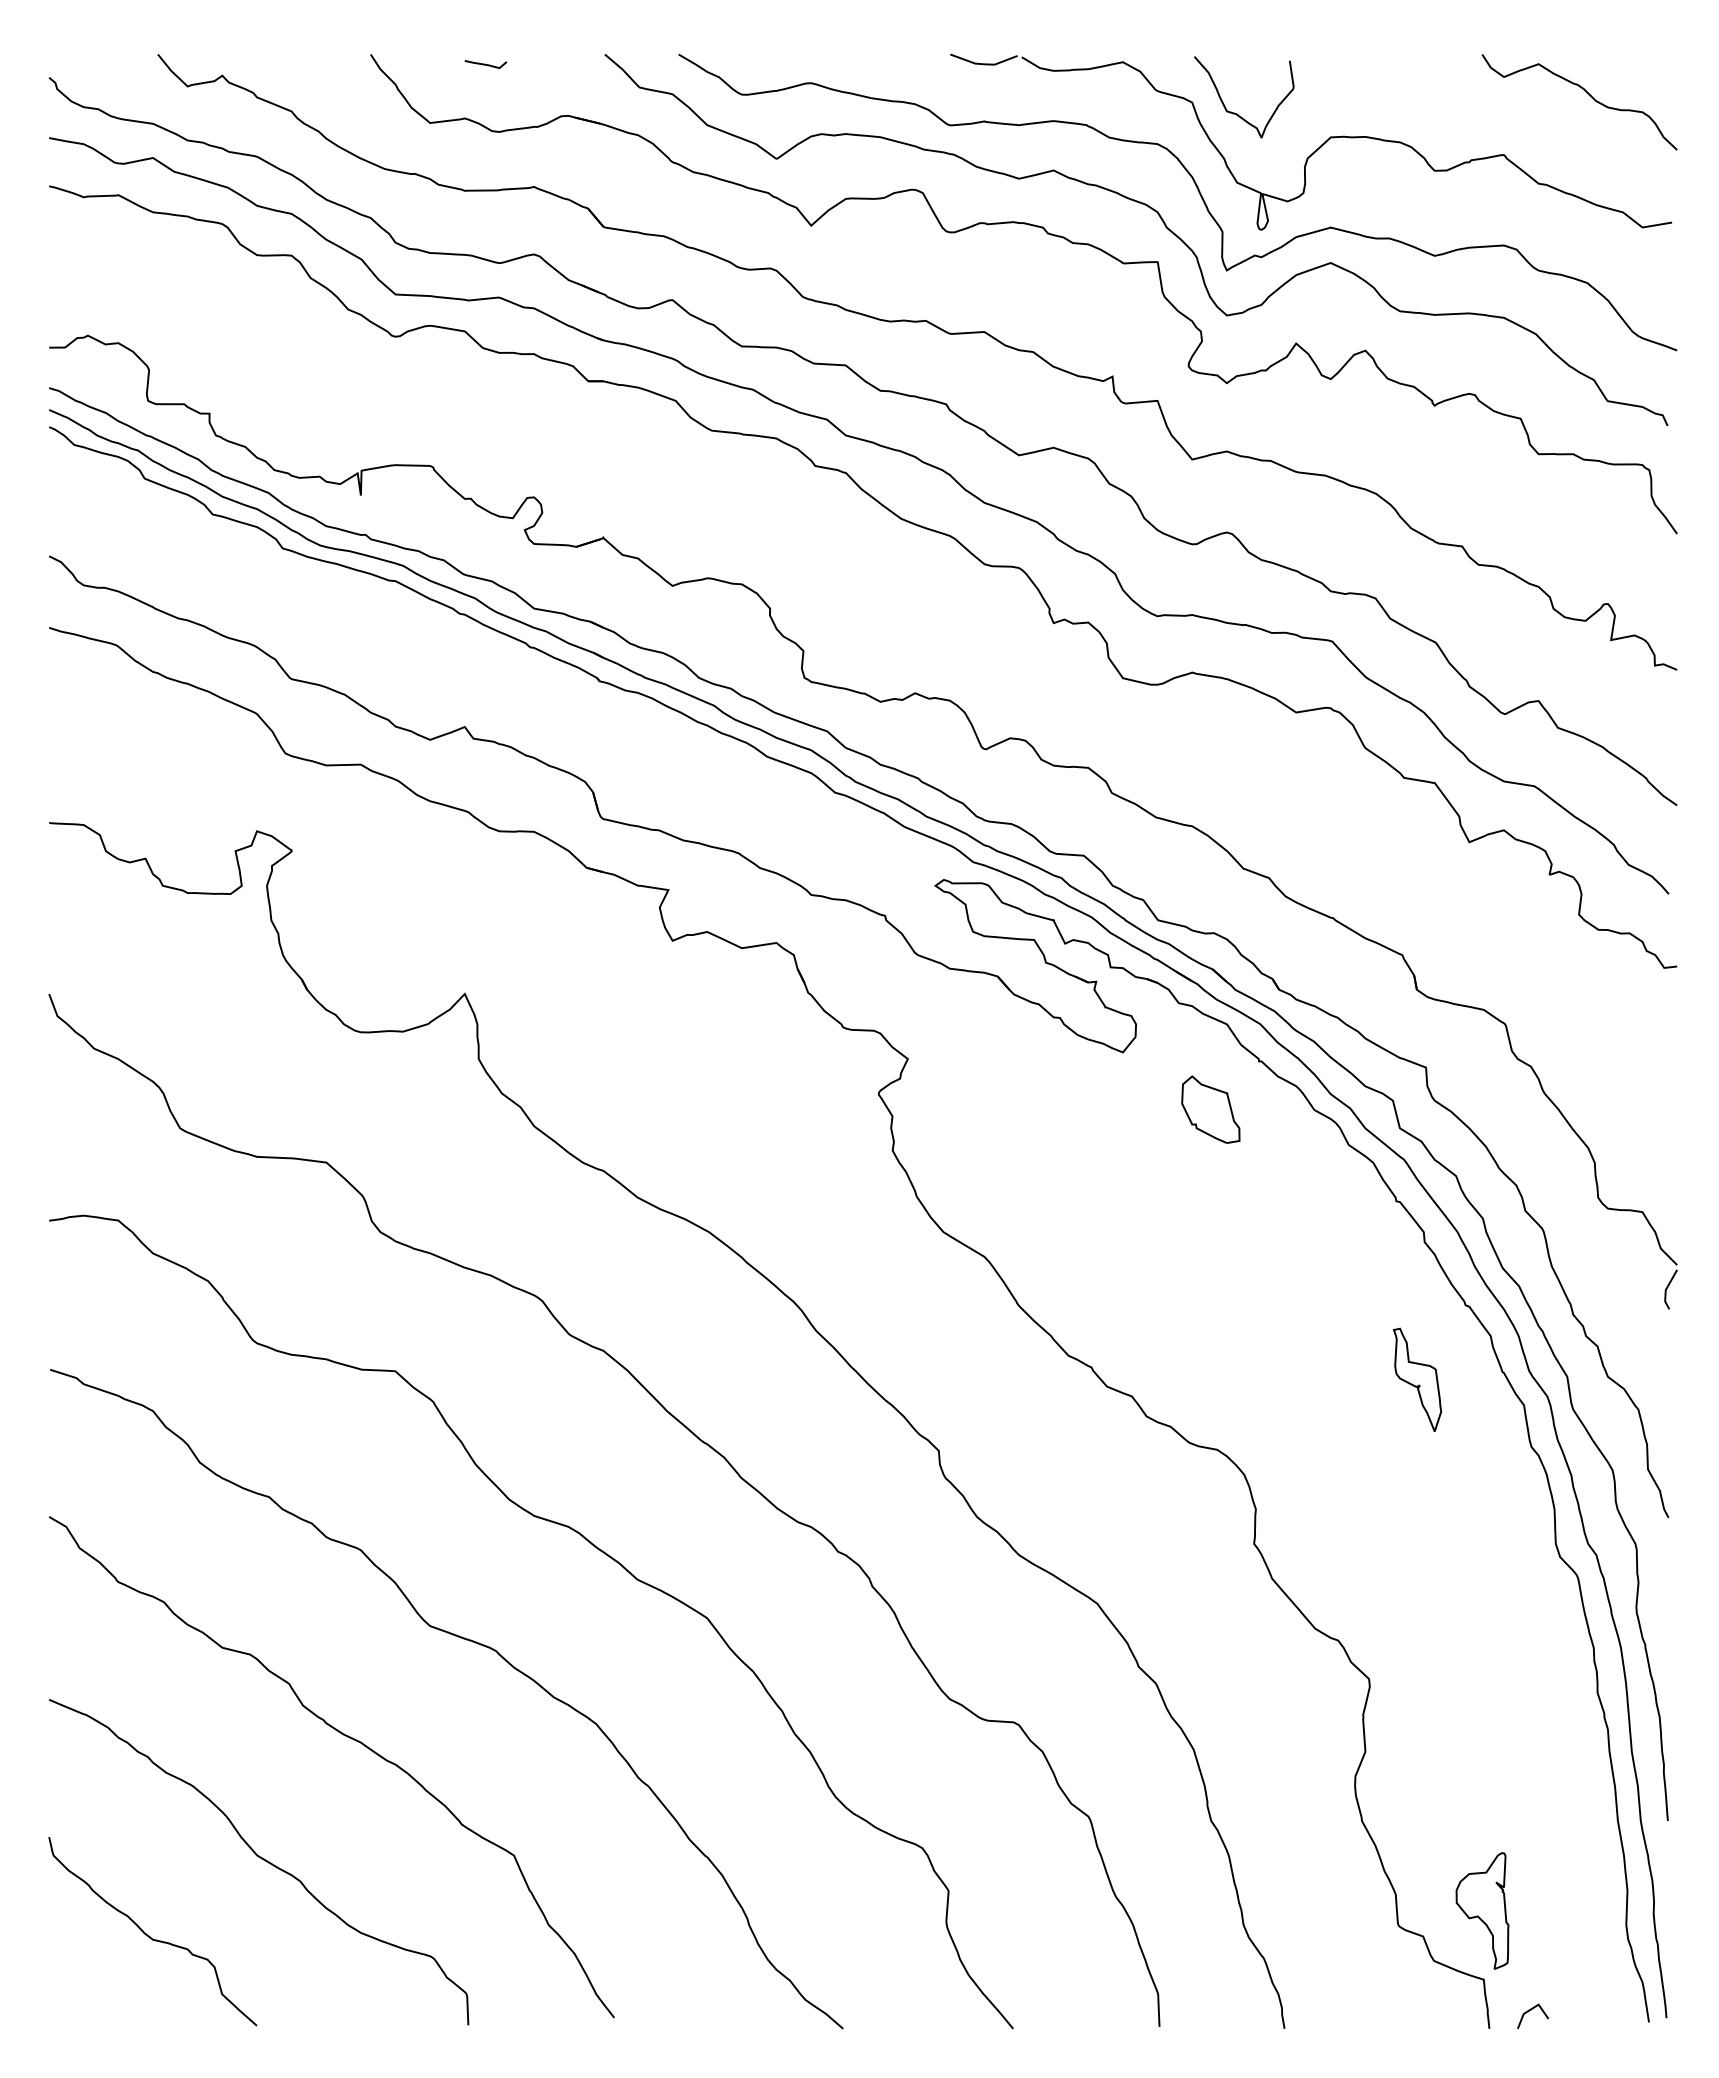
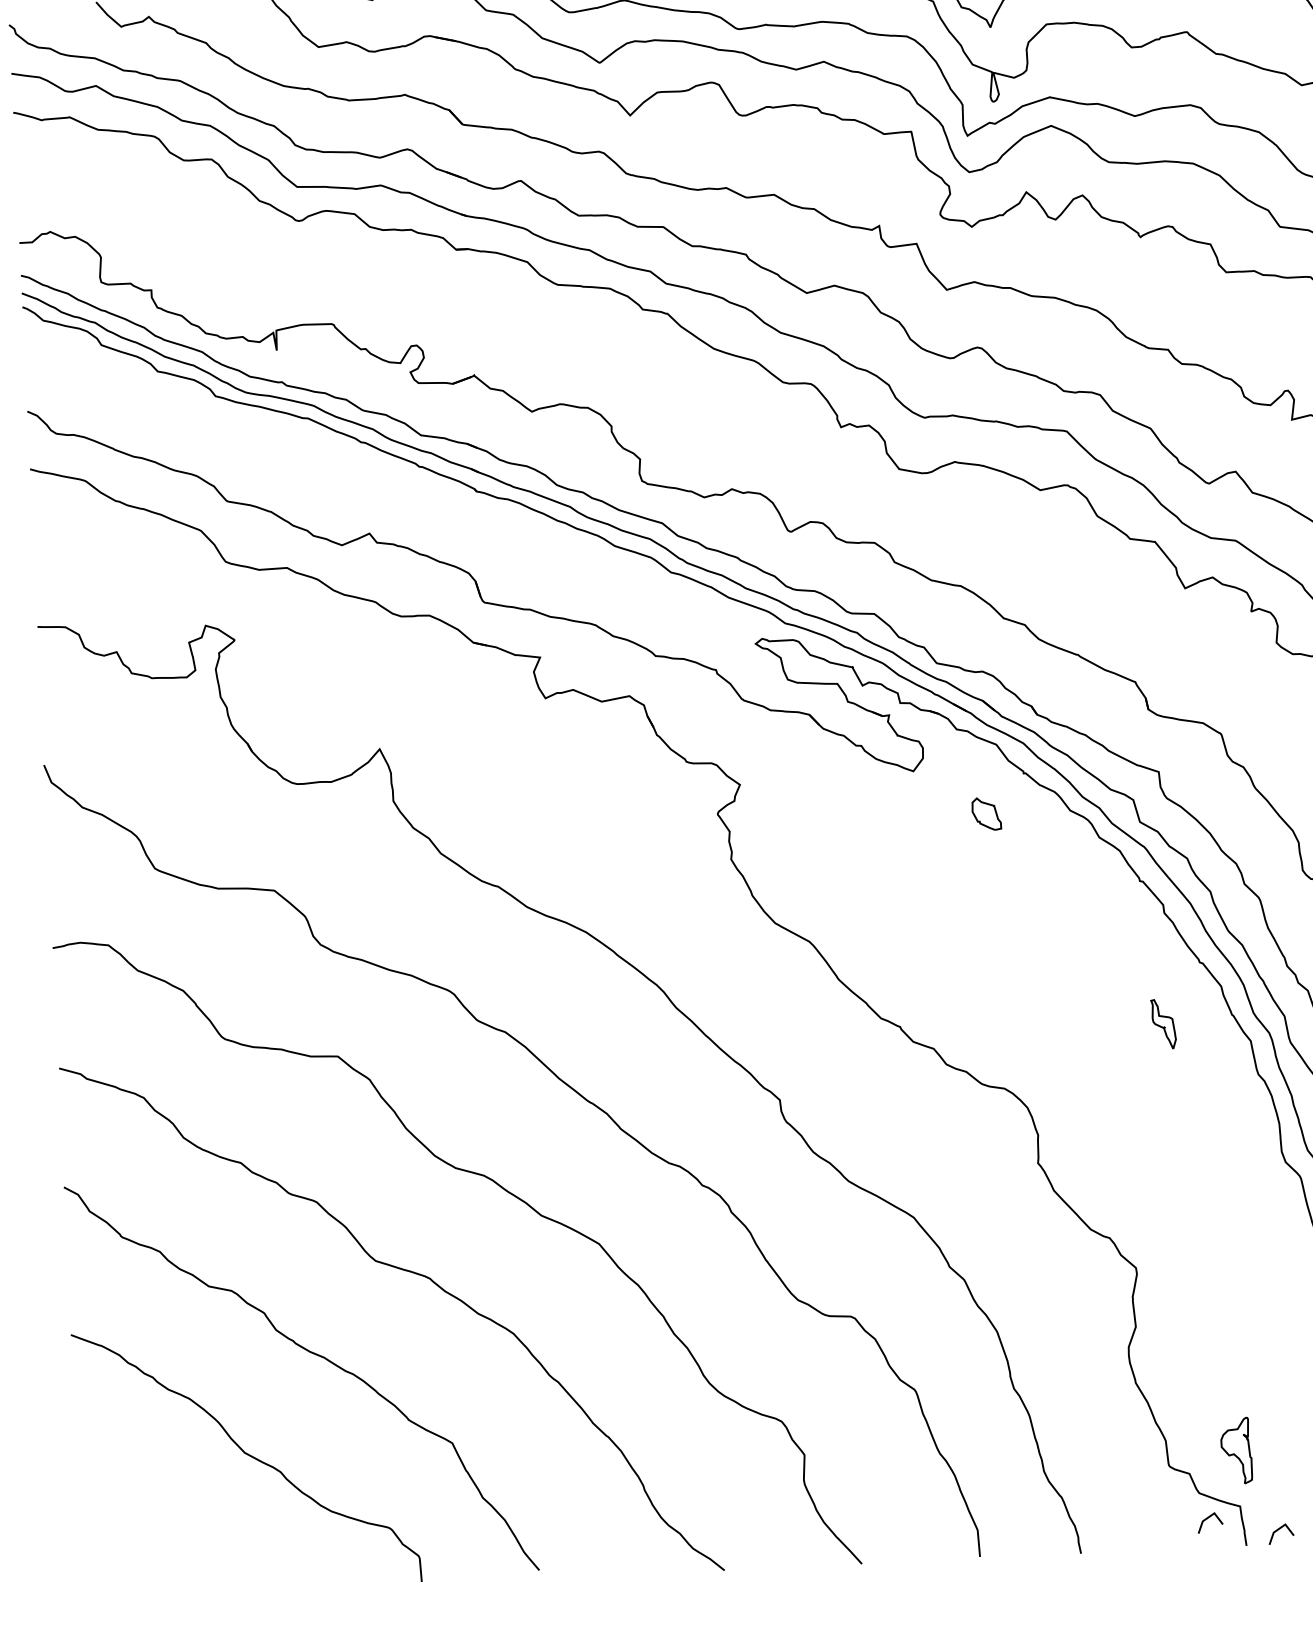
part: (1210, 1109) -> (986, 814), size x0.6
part: (1417, 1379) -> (1163, 1024), size x0.6
part: (1482, 1910) -> (1236, 1450), size x0.7
curve: (149, 1935) -> (160, 1521), removed
line: (1444, 1992) -> (1208, 1518), added

